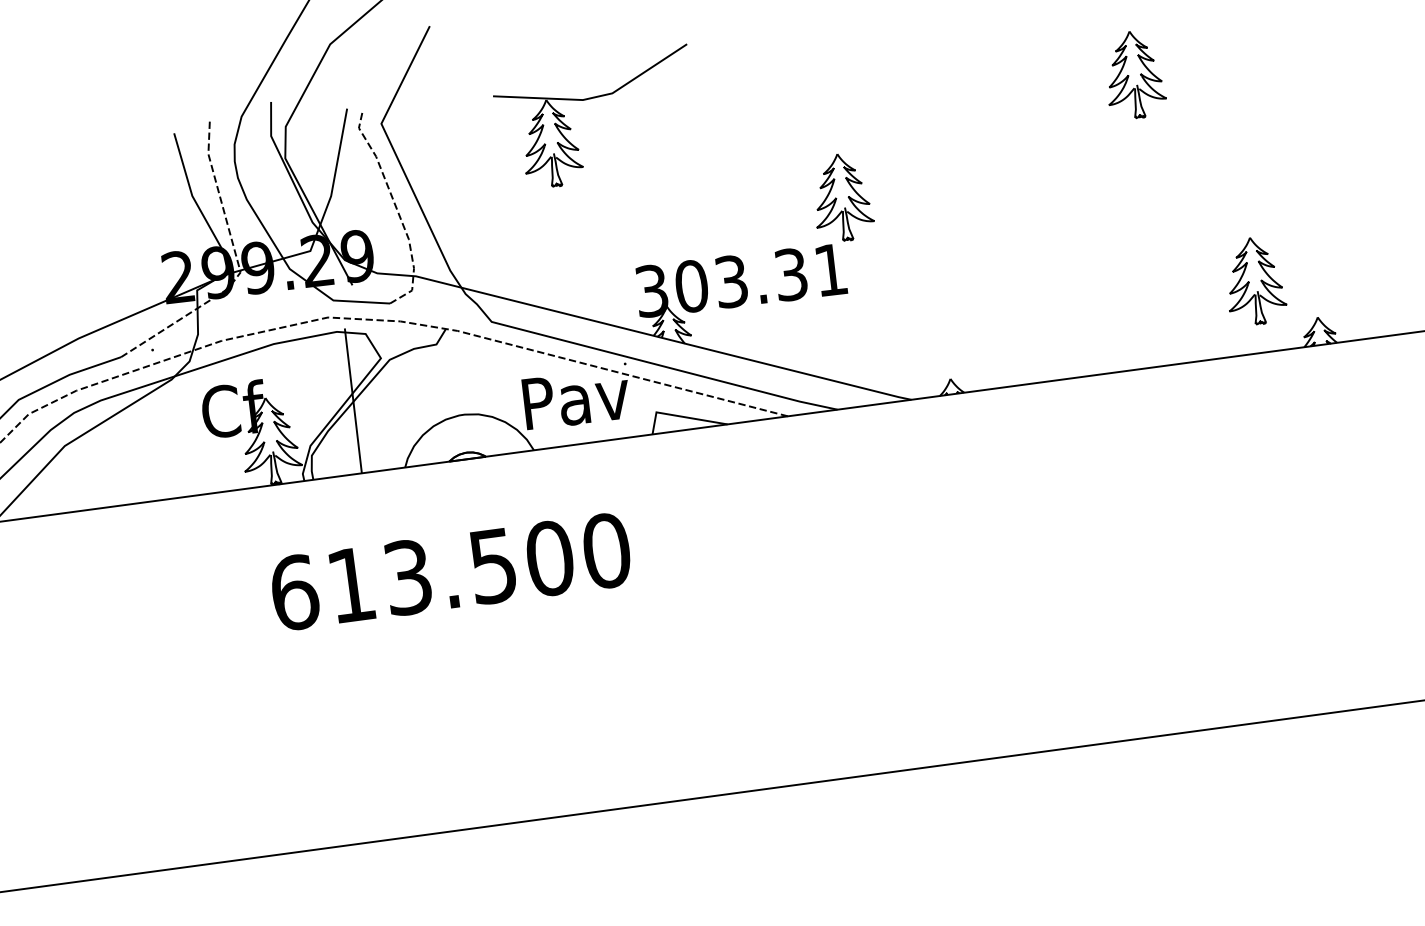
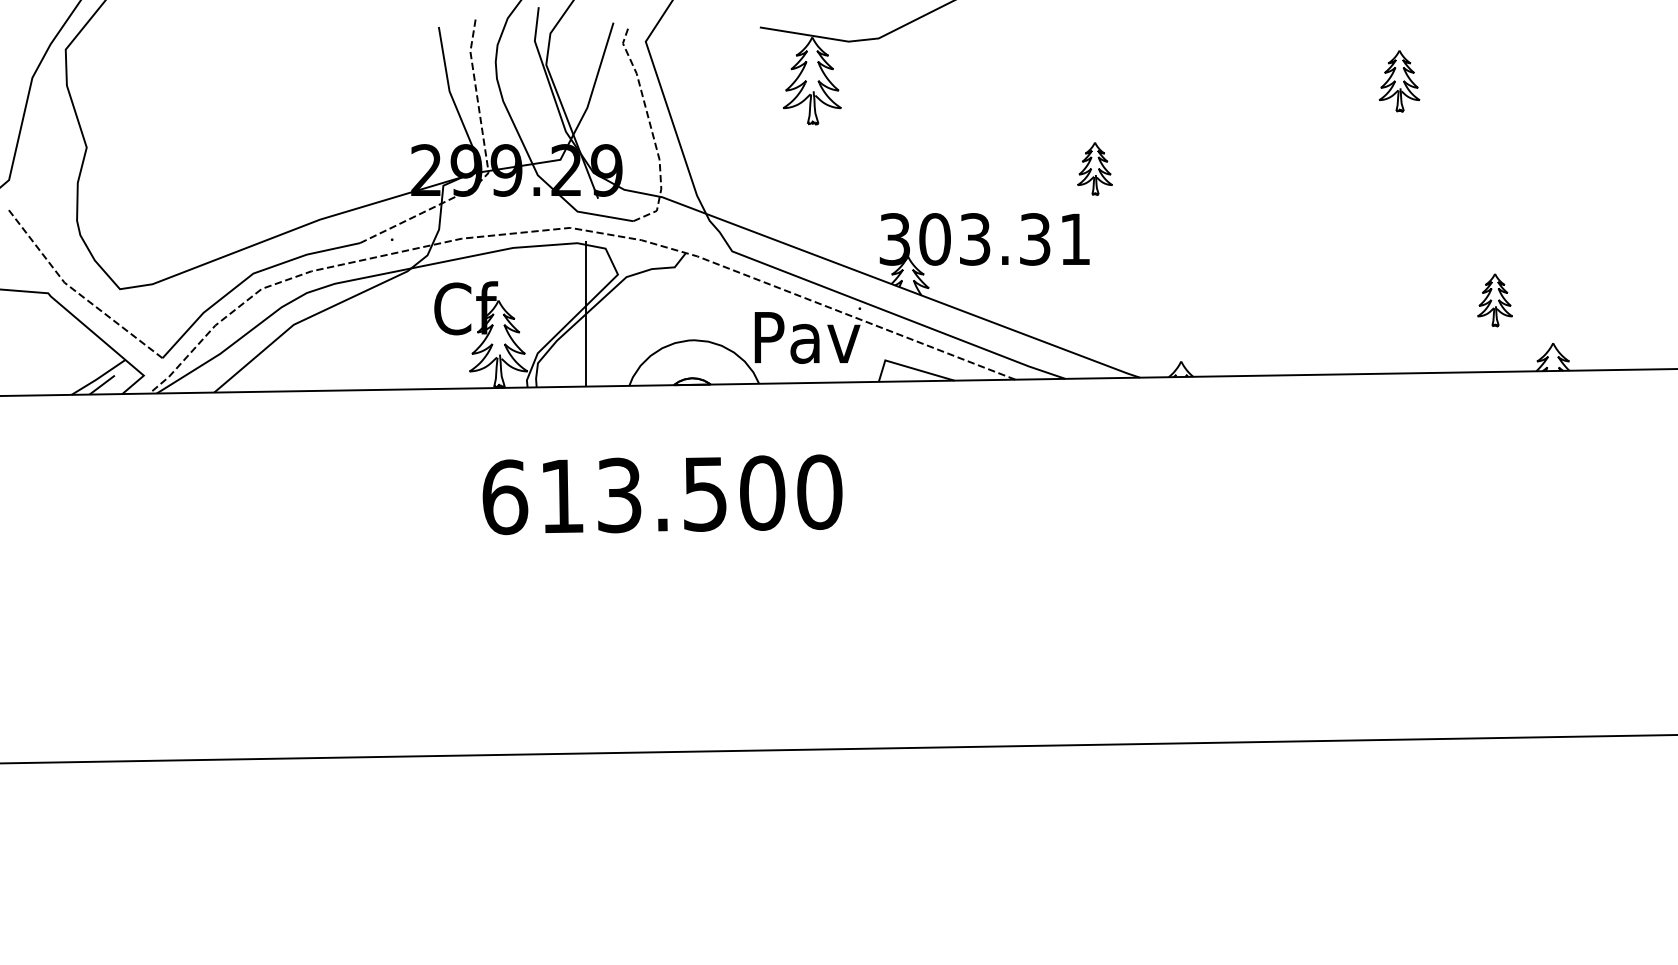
part: (1134, 75) -> (1399, 81), size x0.7
part: (841, 197) -> (1094, 168), size x0.6
part: (1254, 281) -> (1494, 300), size x0.6

